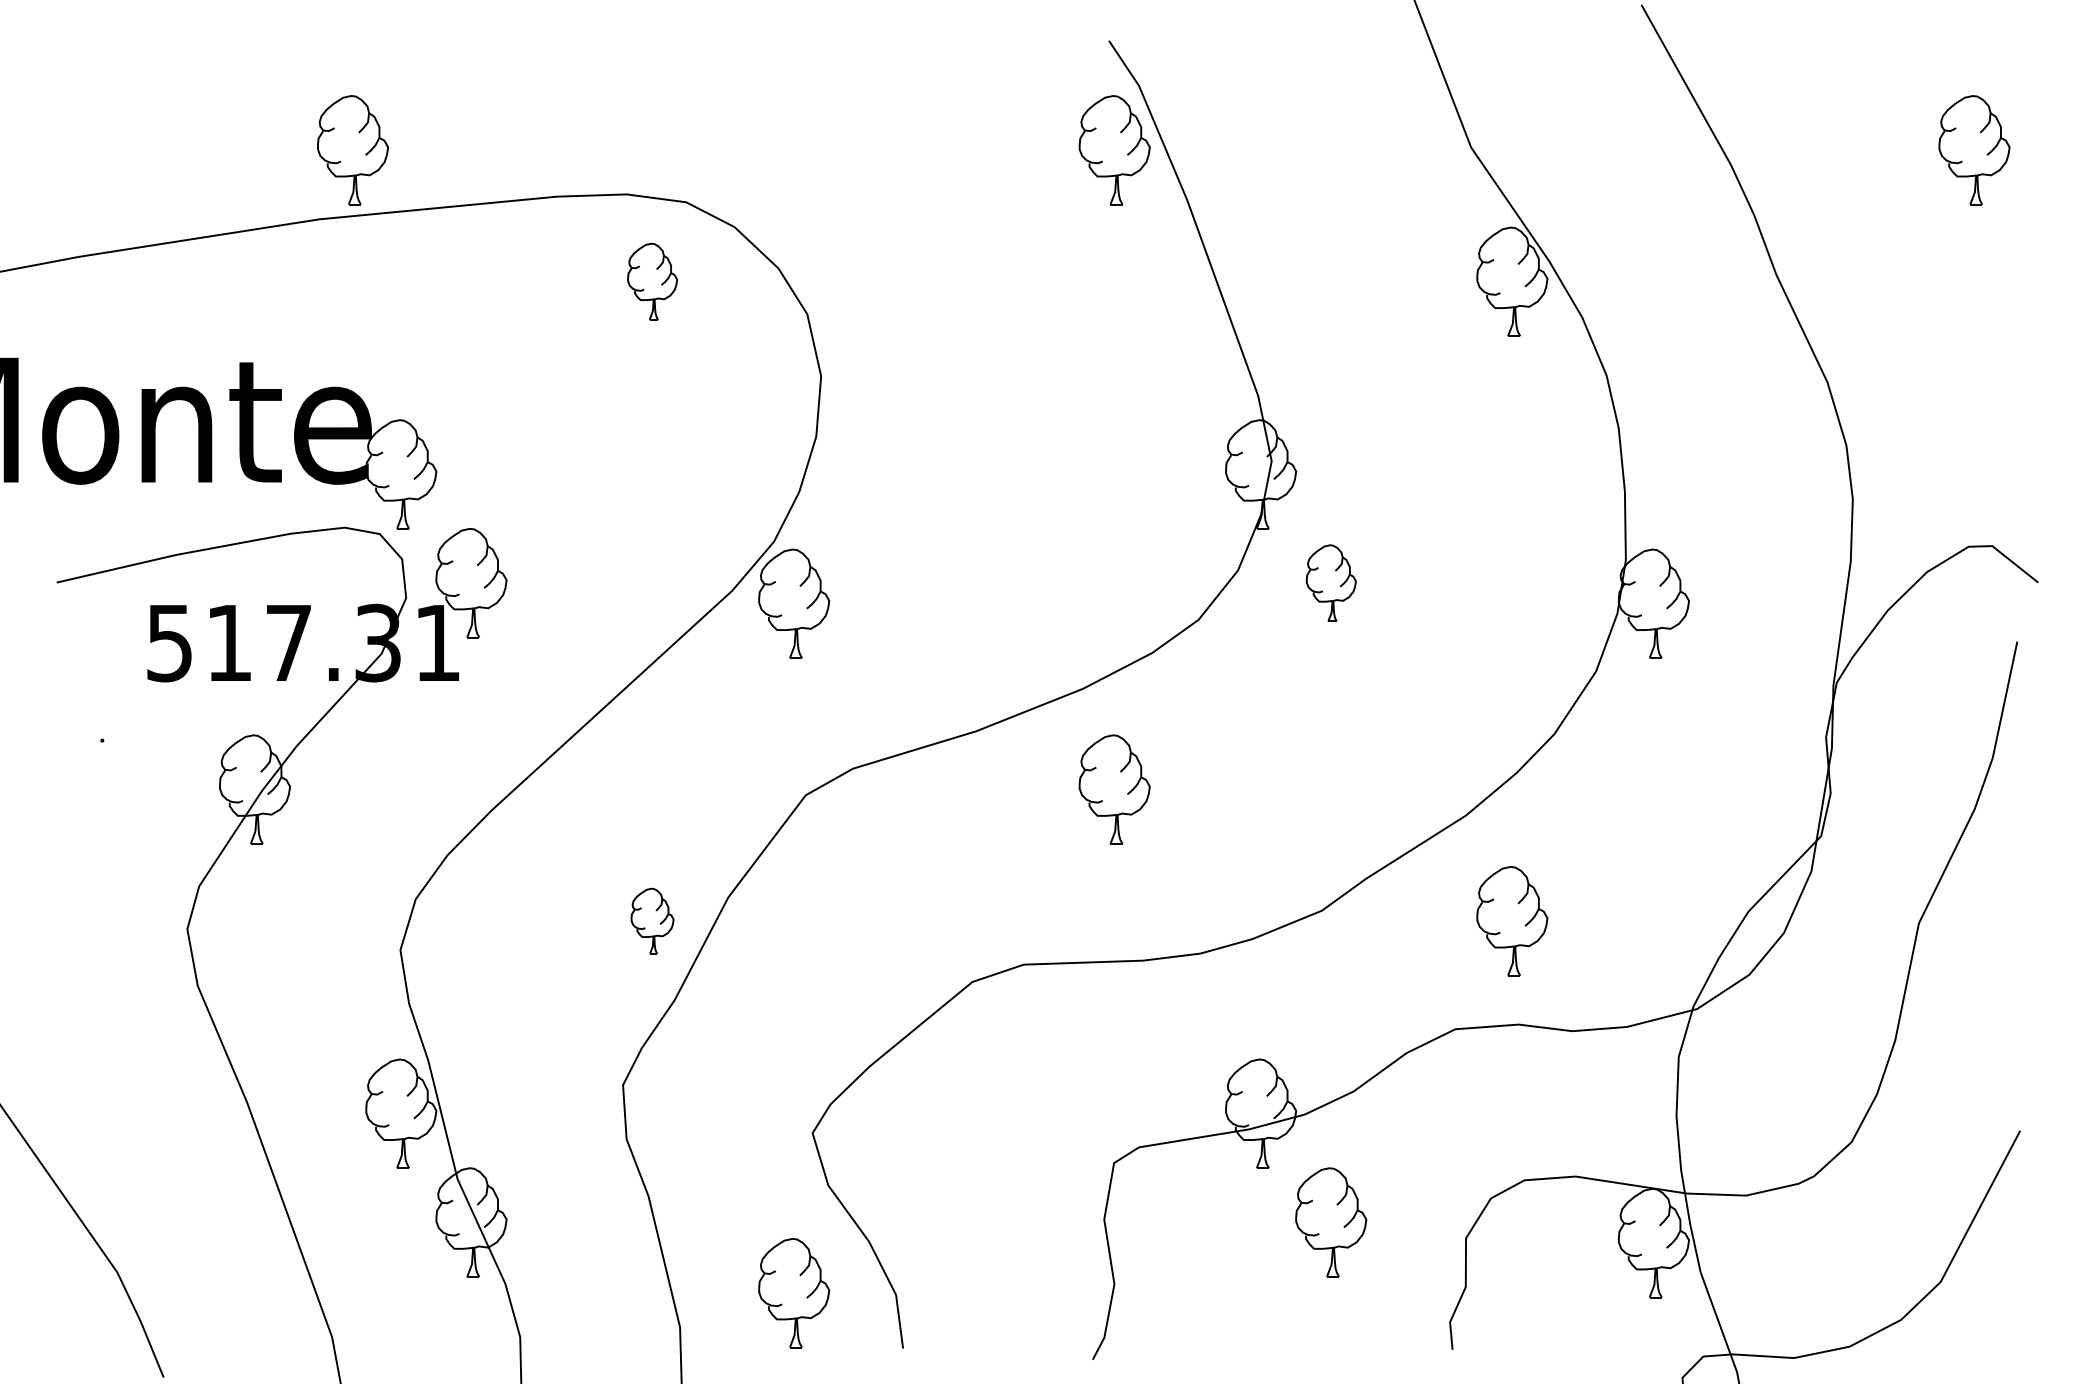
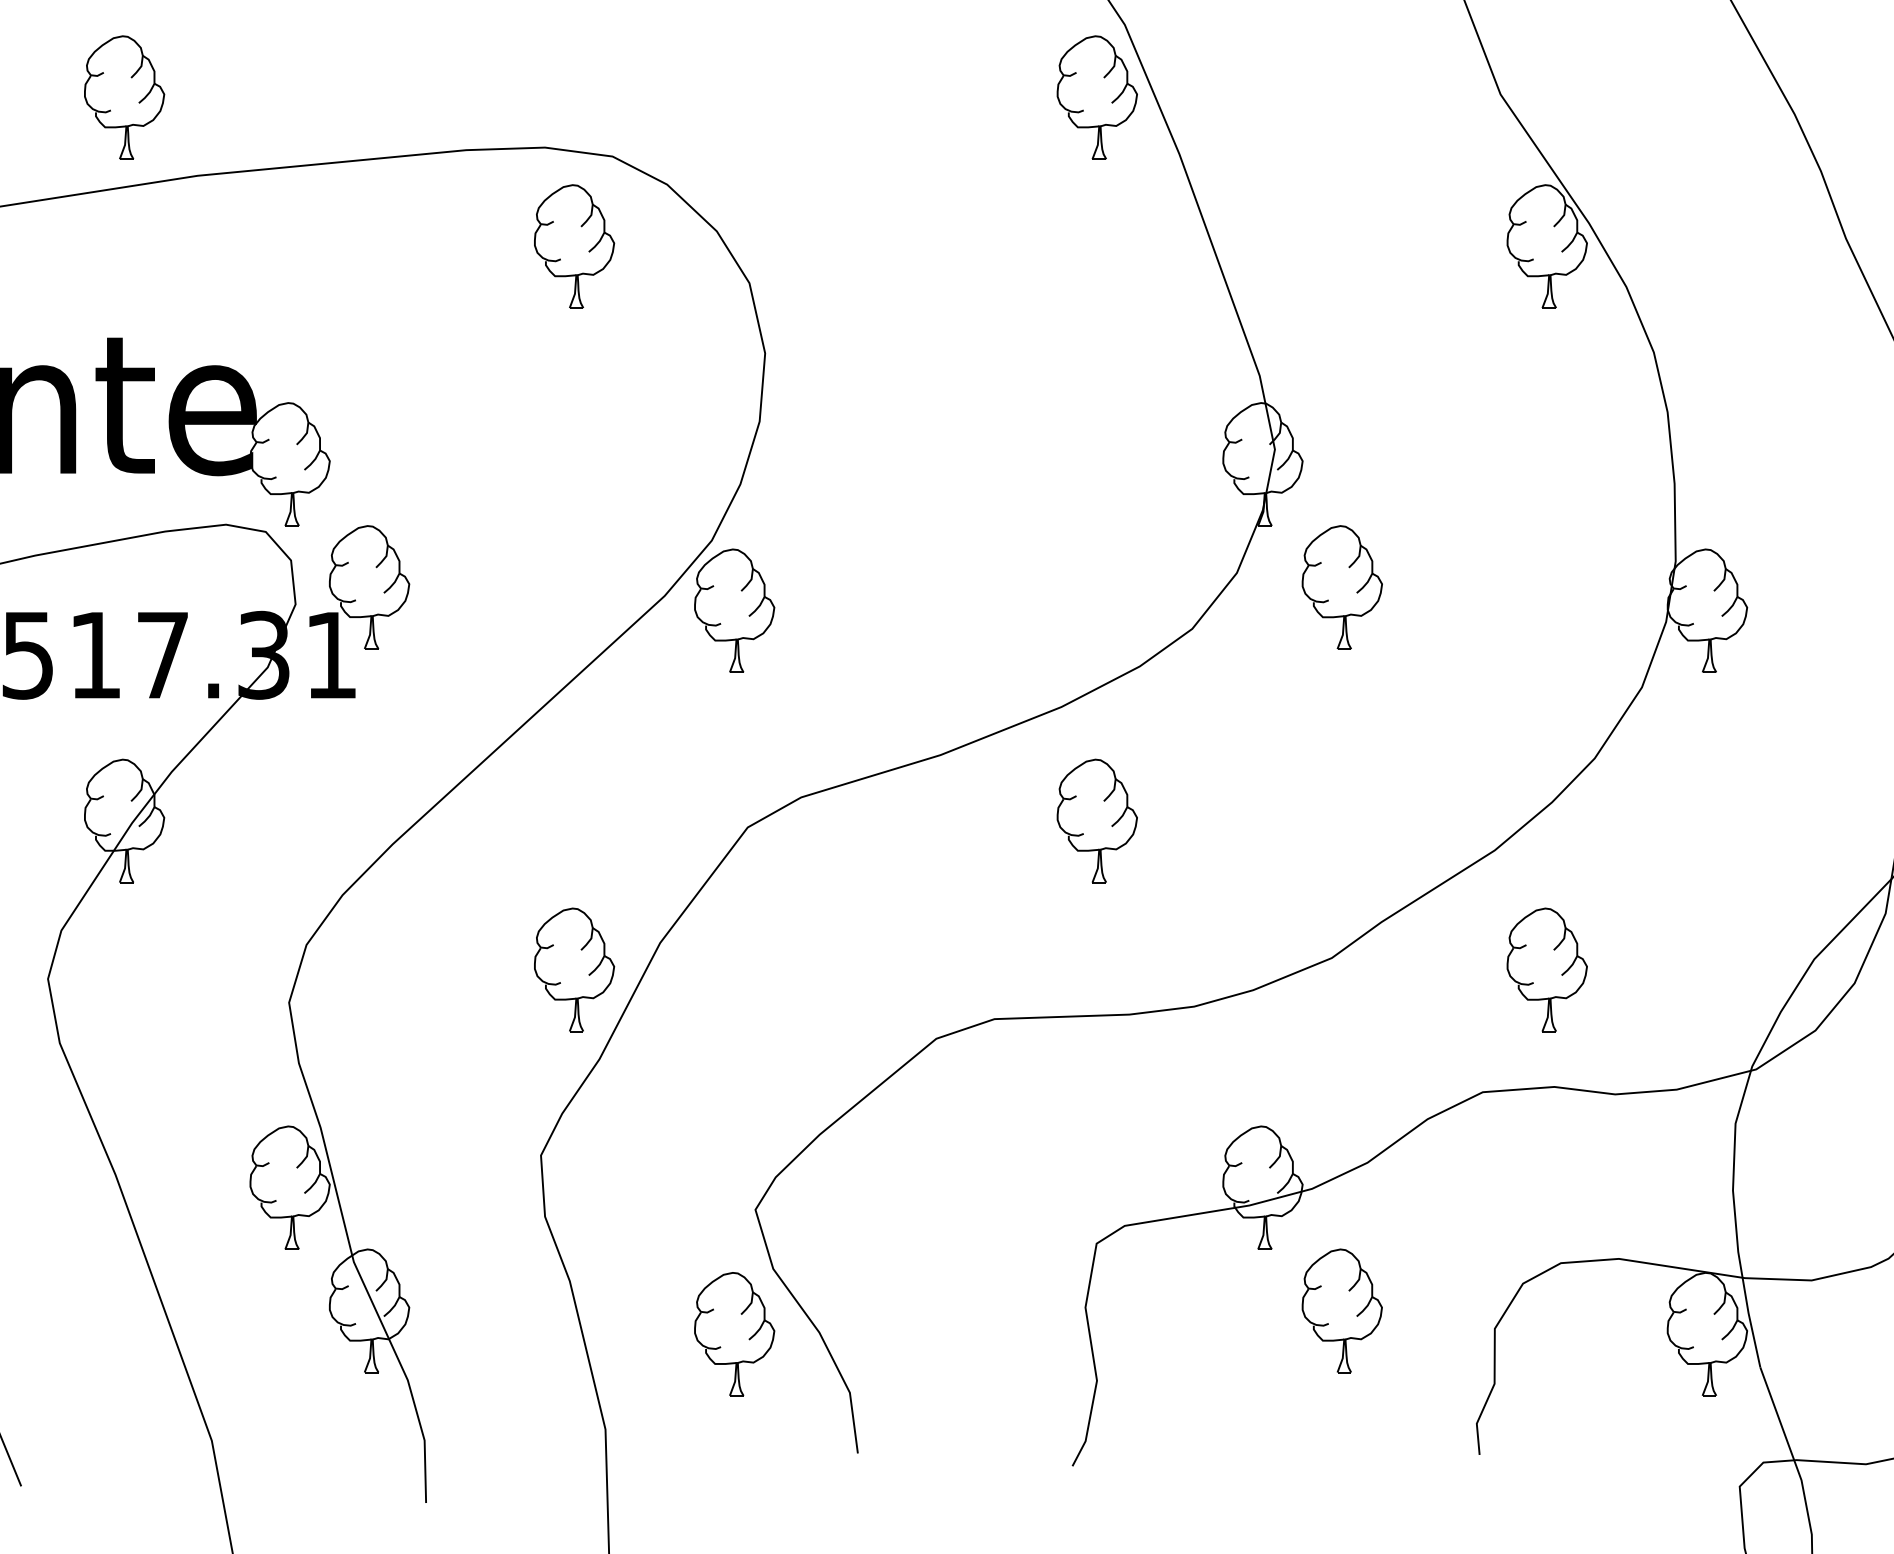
part: (352, 150) -> (123, 97), moved
part: (652, 281) -> (574, 246), size x1.43
part: (1331, 583) -> (1342, 587), size x1.43
part: (652, 921) -> (574, 970), size x1.67
part: (794, 1293) -> (735, 1334), moved

